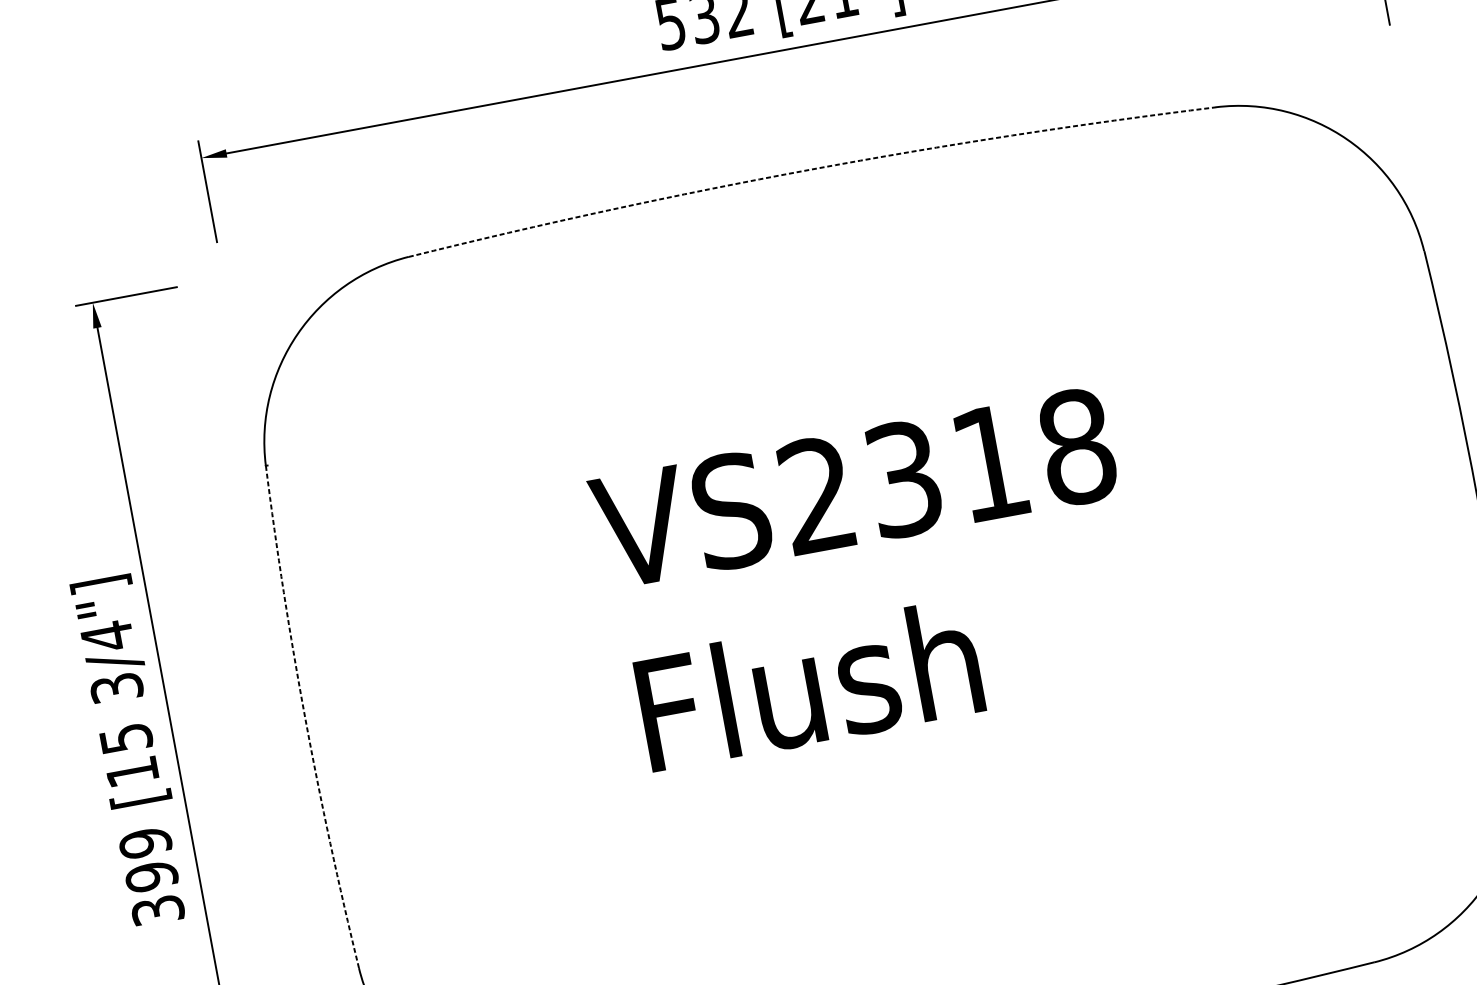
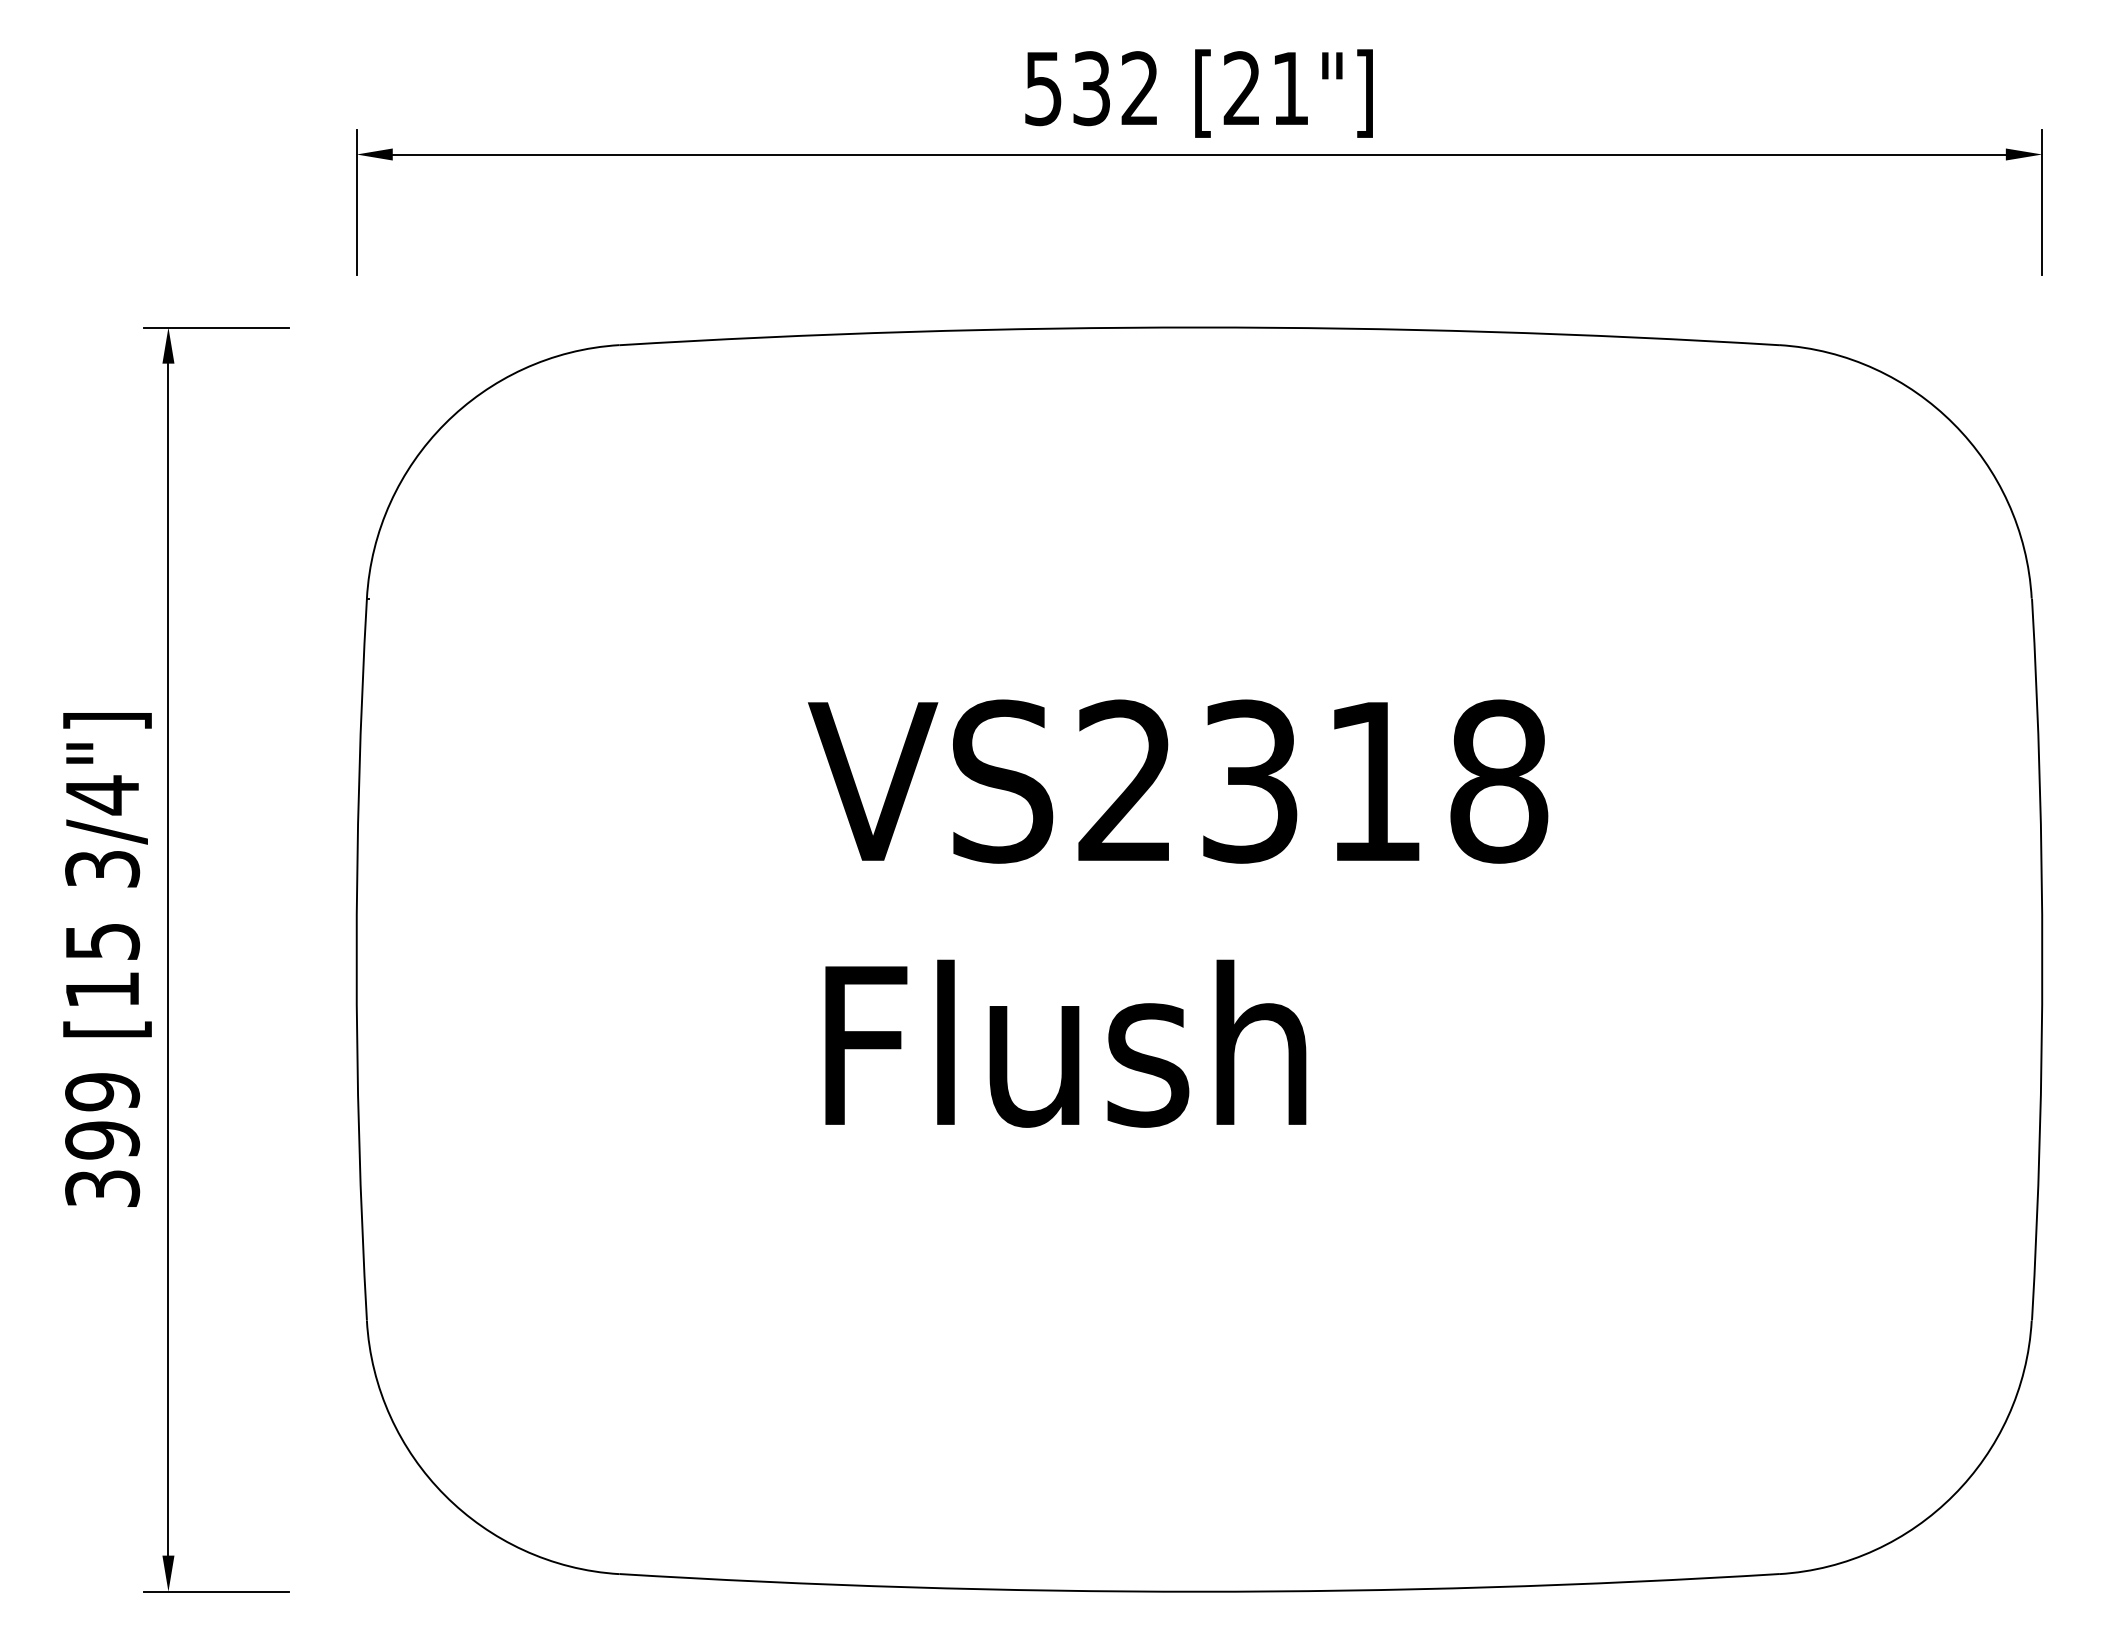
arc: (810, 169) -> (1199, 327), dashed -> solid
arc: (305, 718) -> (356, 959), dashed -> solid

